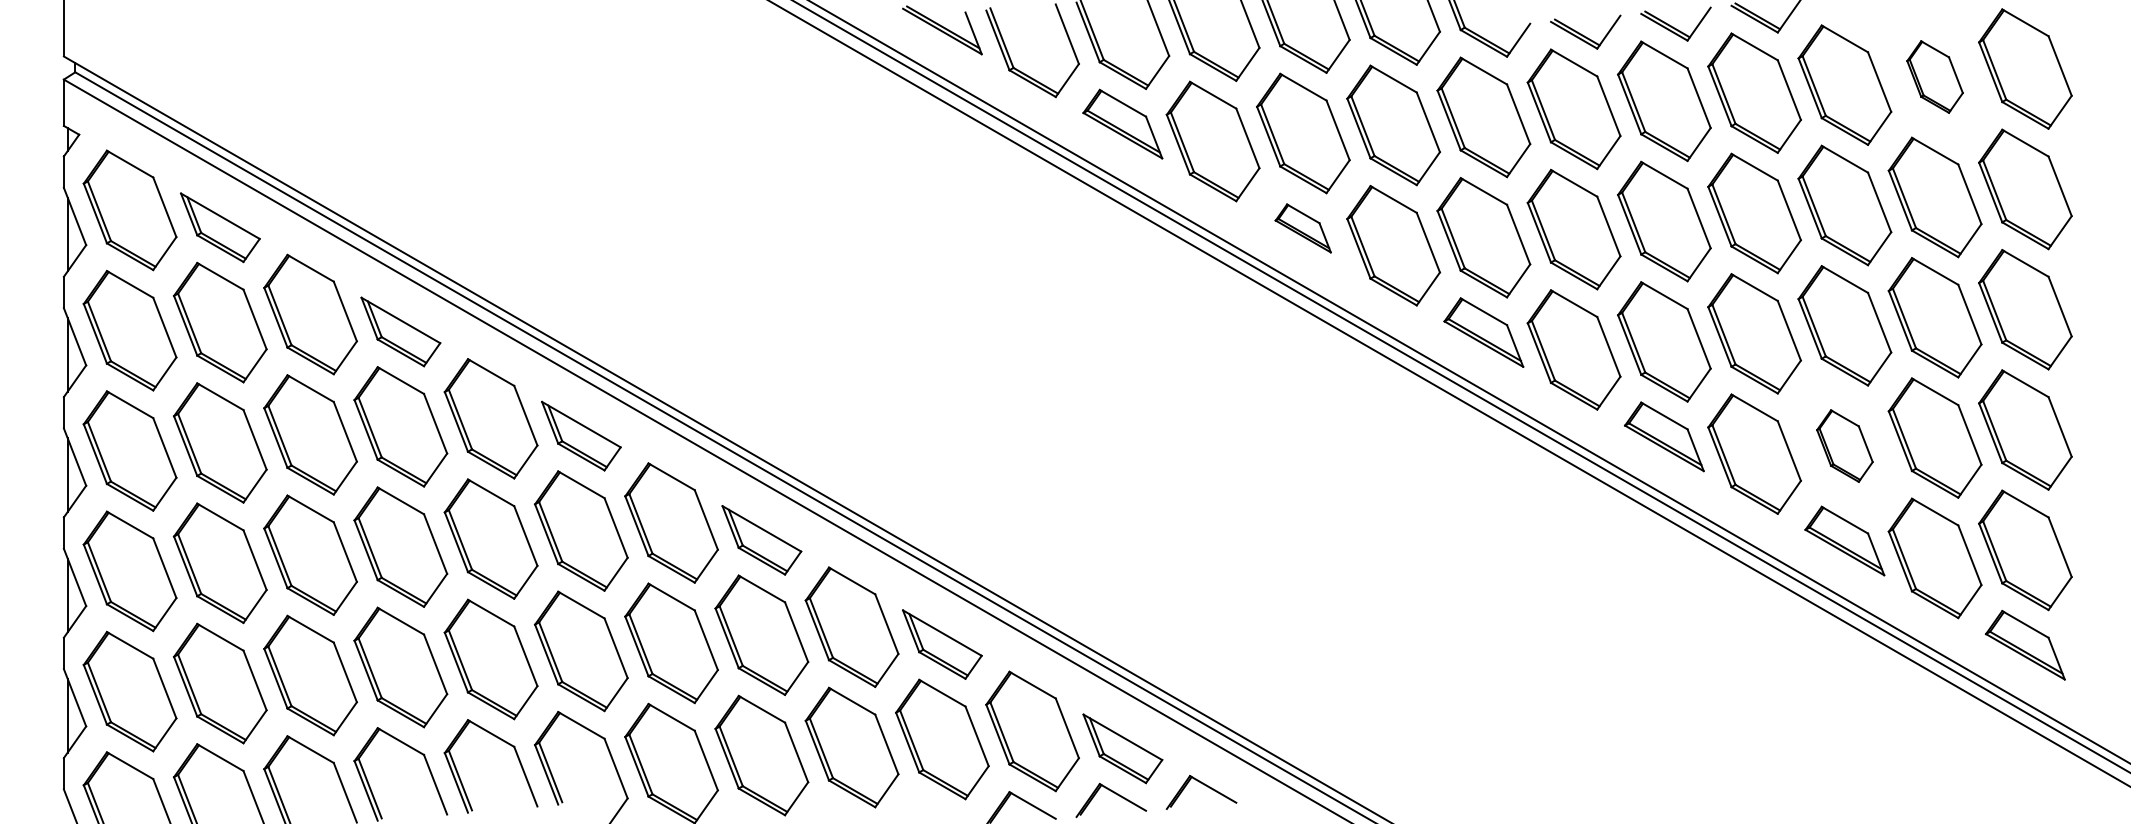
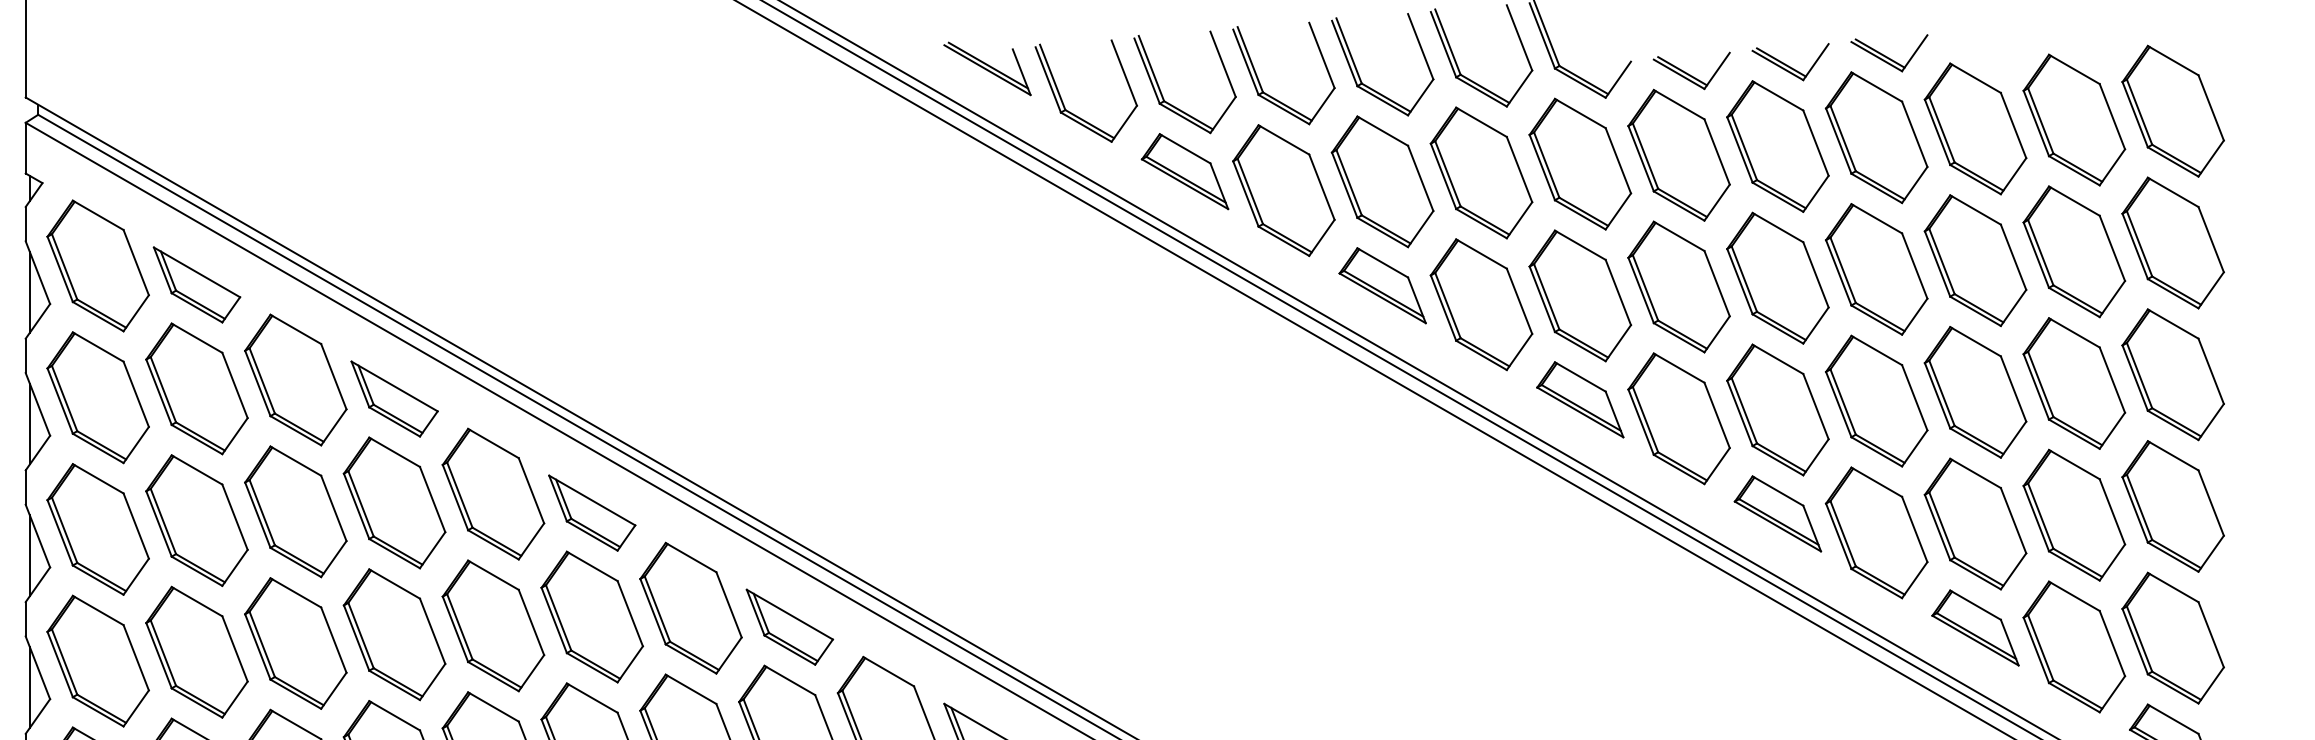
part: (1934, 76) -> (2073, 119), size x1.67
part: (1302, 228) -> (1381, 285), size x1.43
part: (1844, 445) -> (1975, 523), size x1.67

